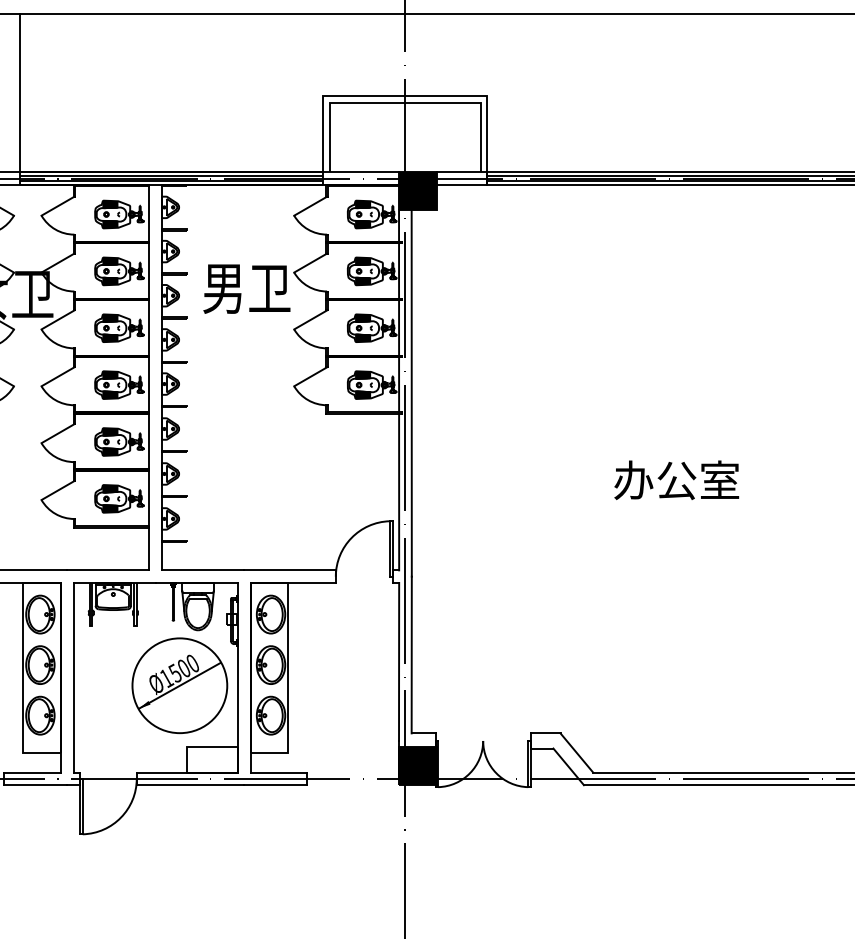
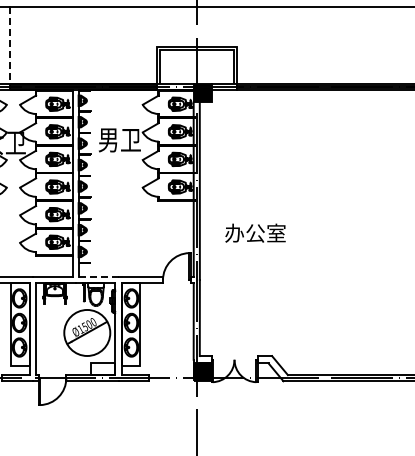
line: (19, 93) -> (9, 45), solid -> dashed
text: (676, 478) -> (255, 232), moved
line: (202, 569) -> (98, 276), solid -> dashed

